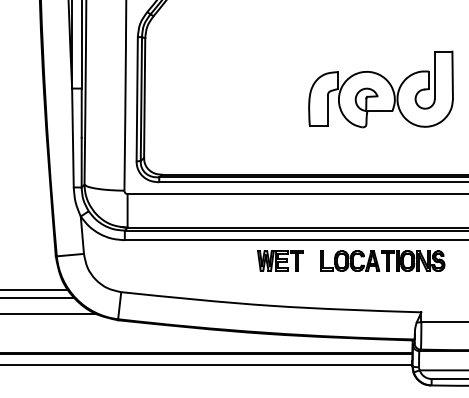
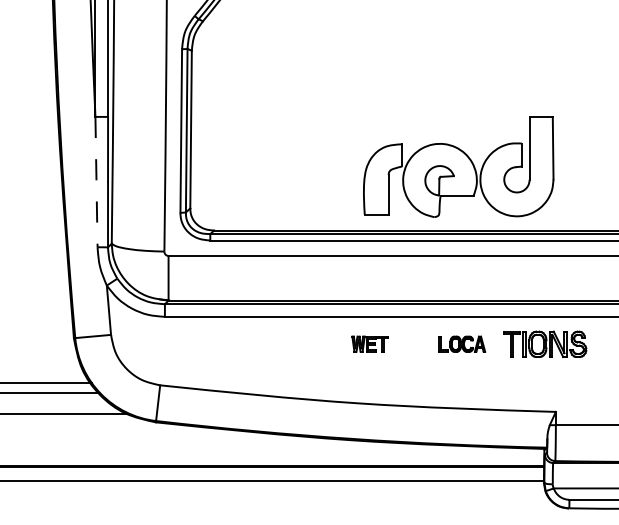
part: (380, 89) -> (458, 166), moved
line: (72, 138) -> (96, 182), solid -> dashed
part: (280, 260) -> (369, 343), size x0.6
part: (350, 260) -> (462, 343), size x0.6

